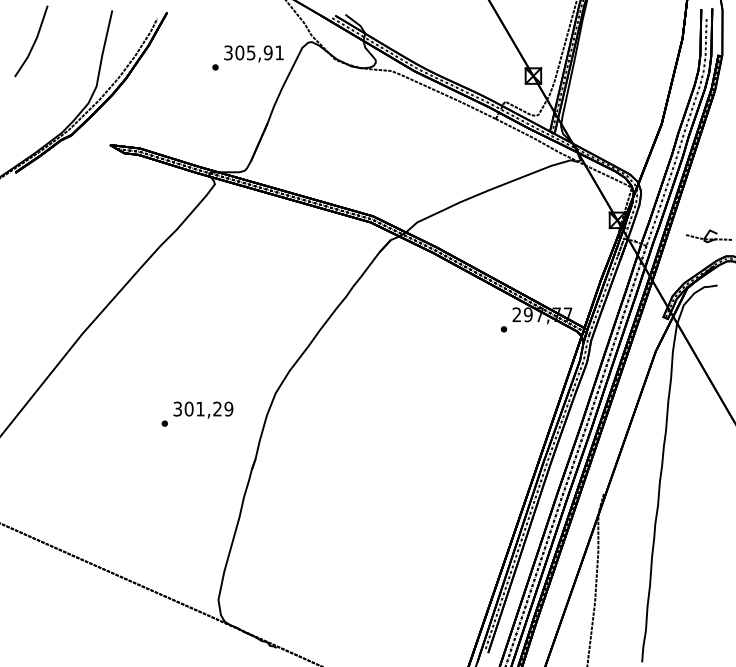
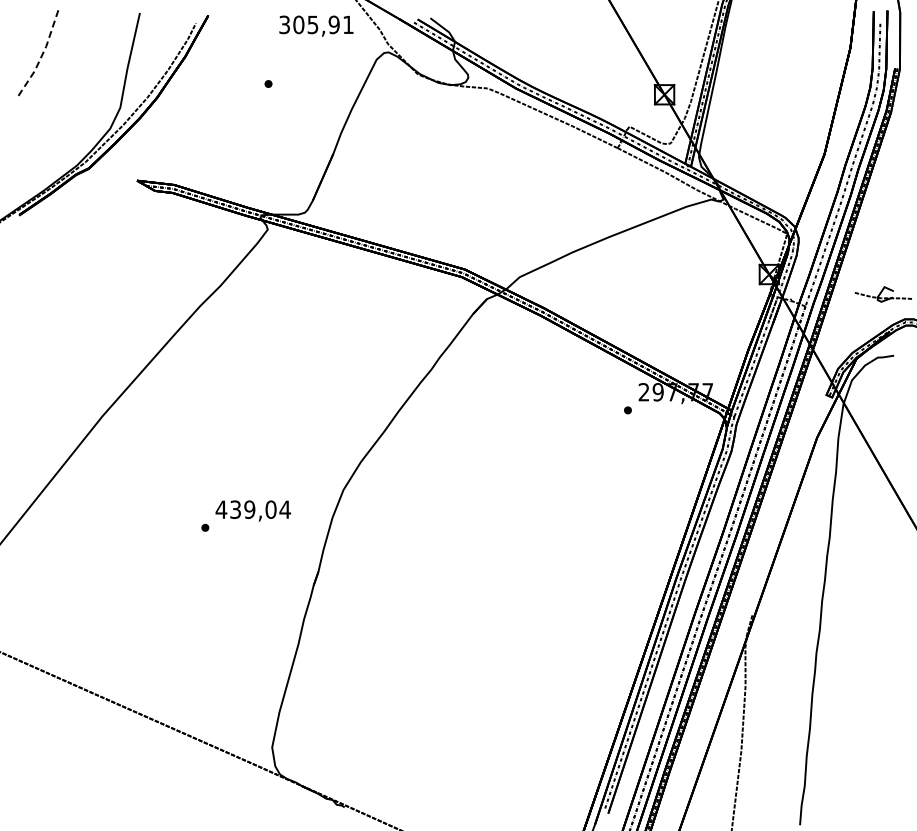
line: (34, 42) -> (43, 53), solid -> dashed
text: (254, 53) -> (316, 25), moved
text: (203, 408) -> (253, 509), 301,29 -> 439,04

